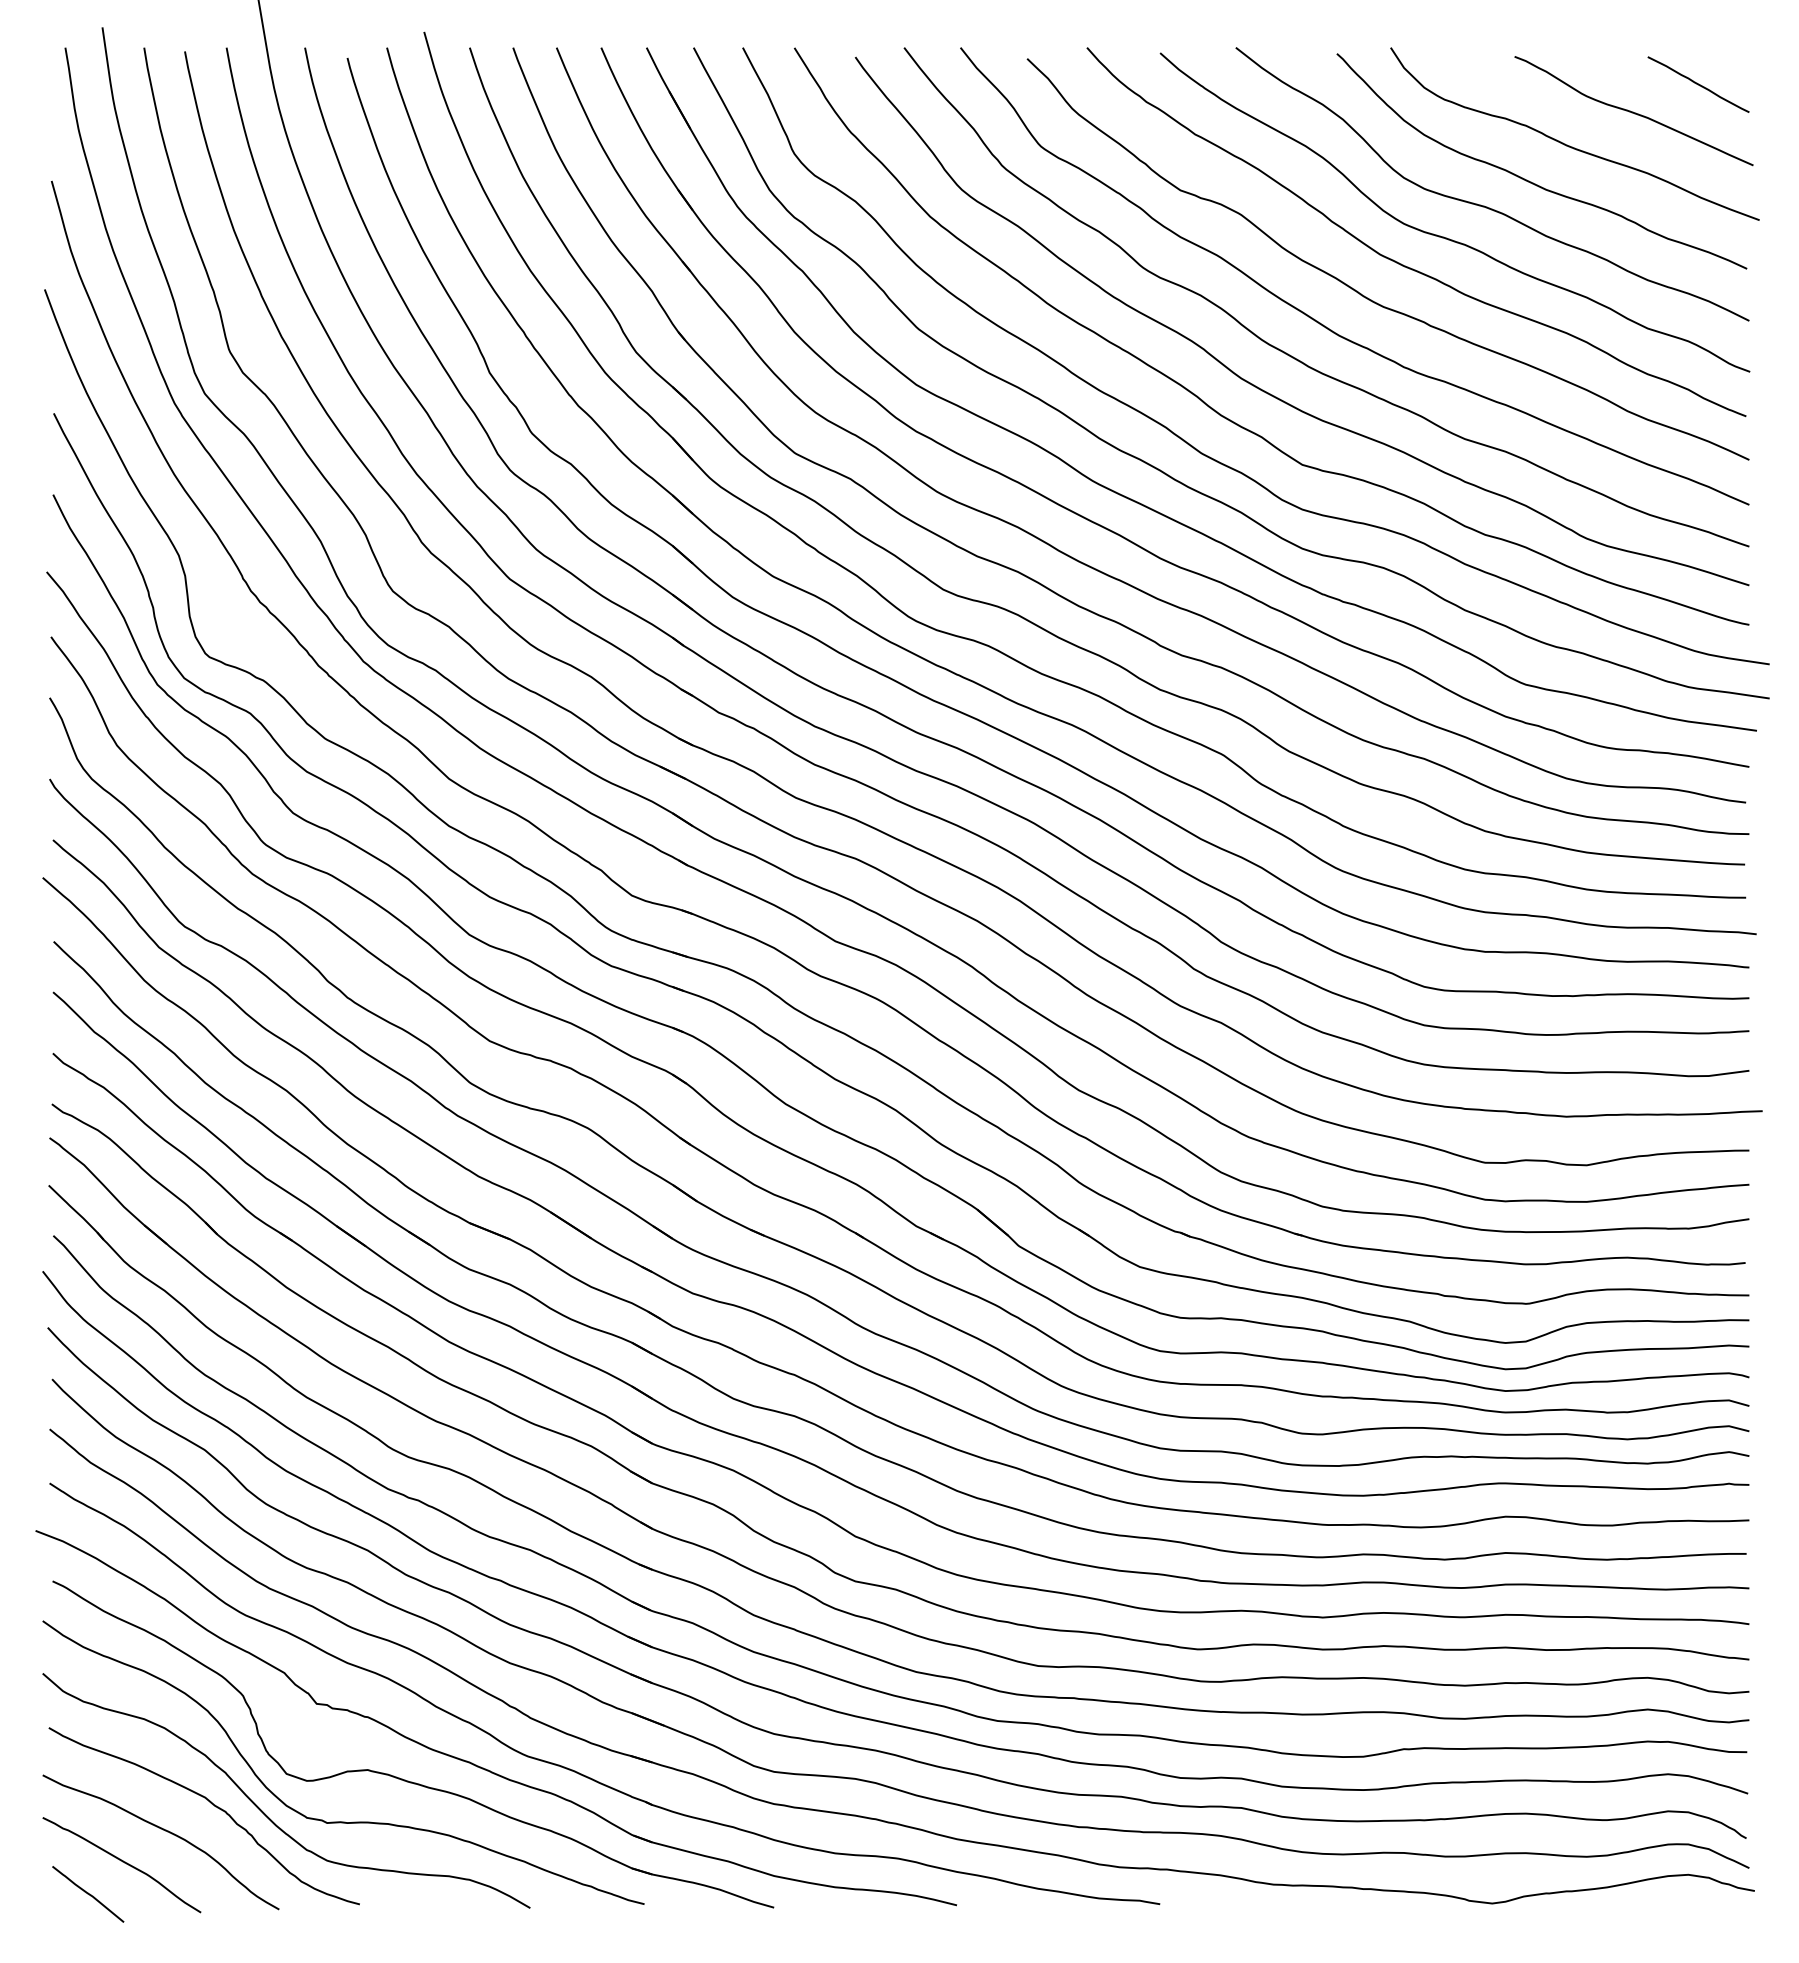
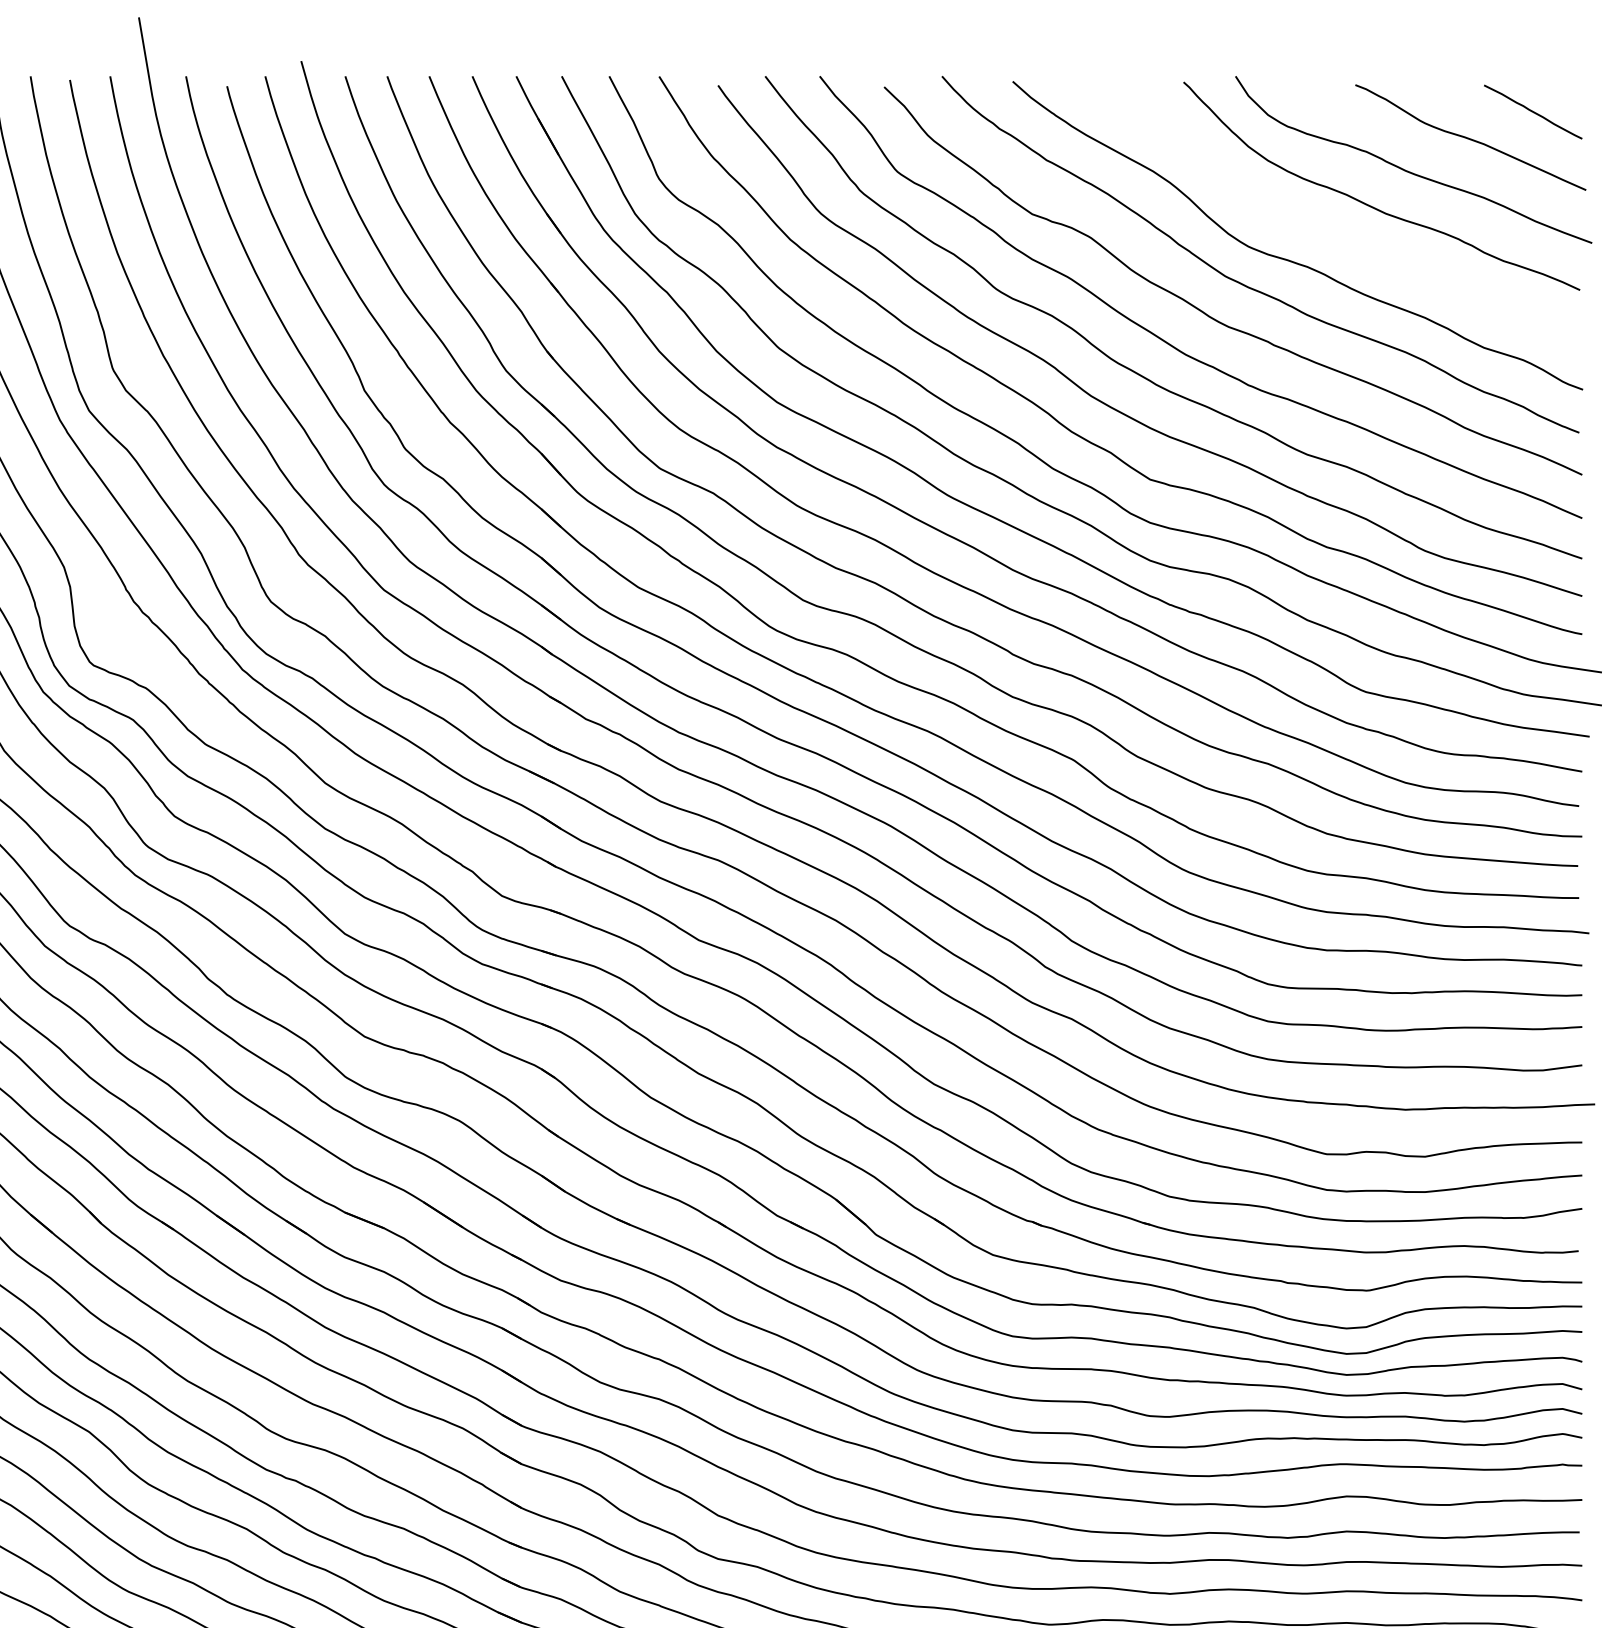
curve: (1484, 205) -> (1326, 228), removed

